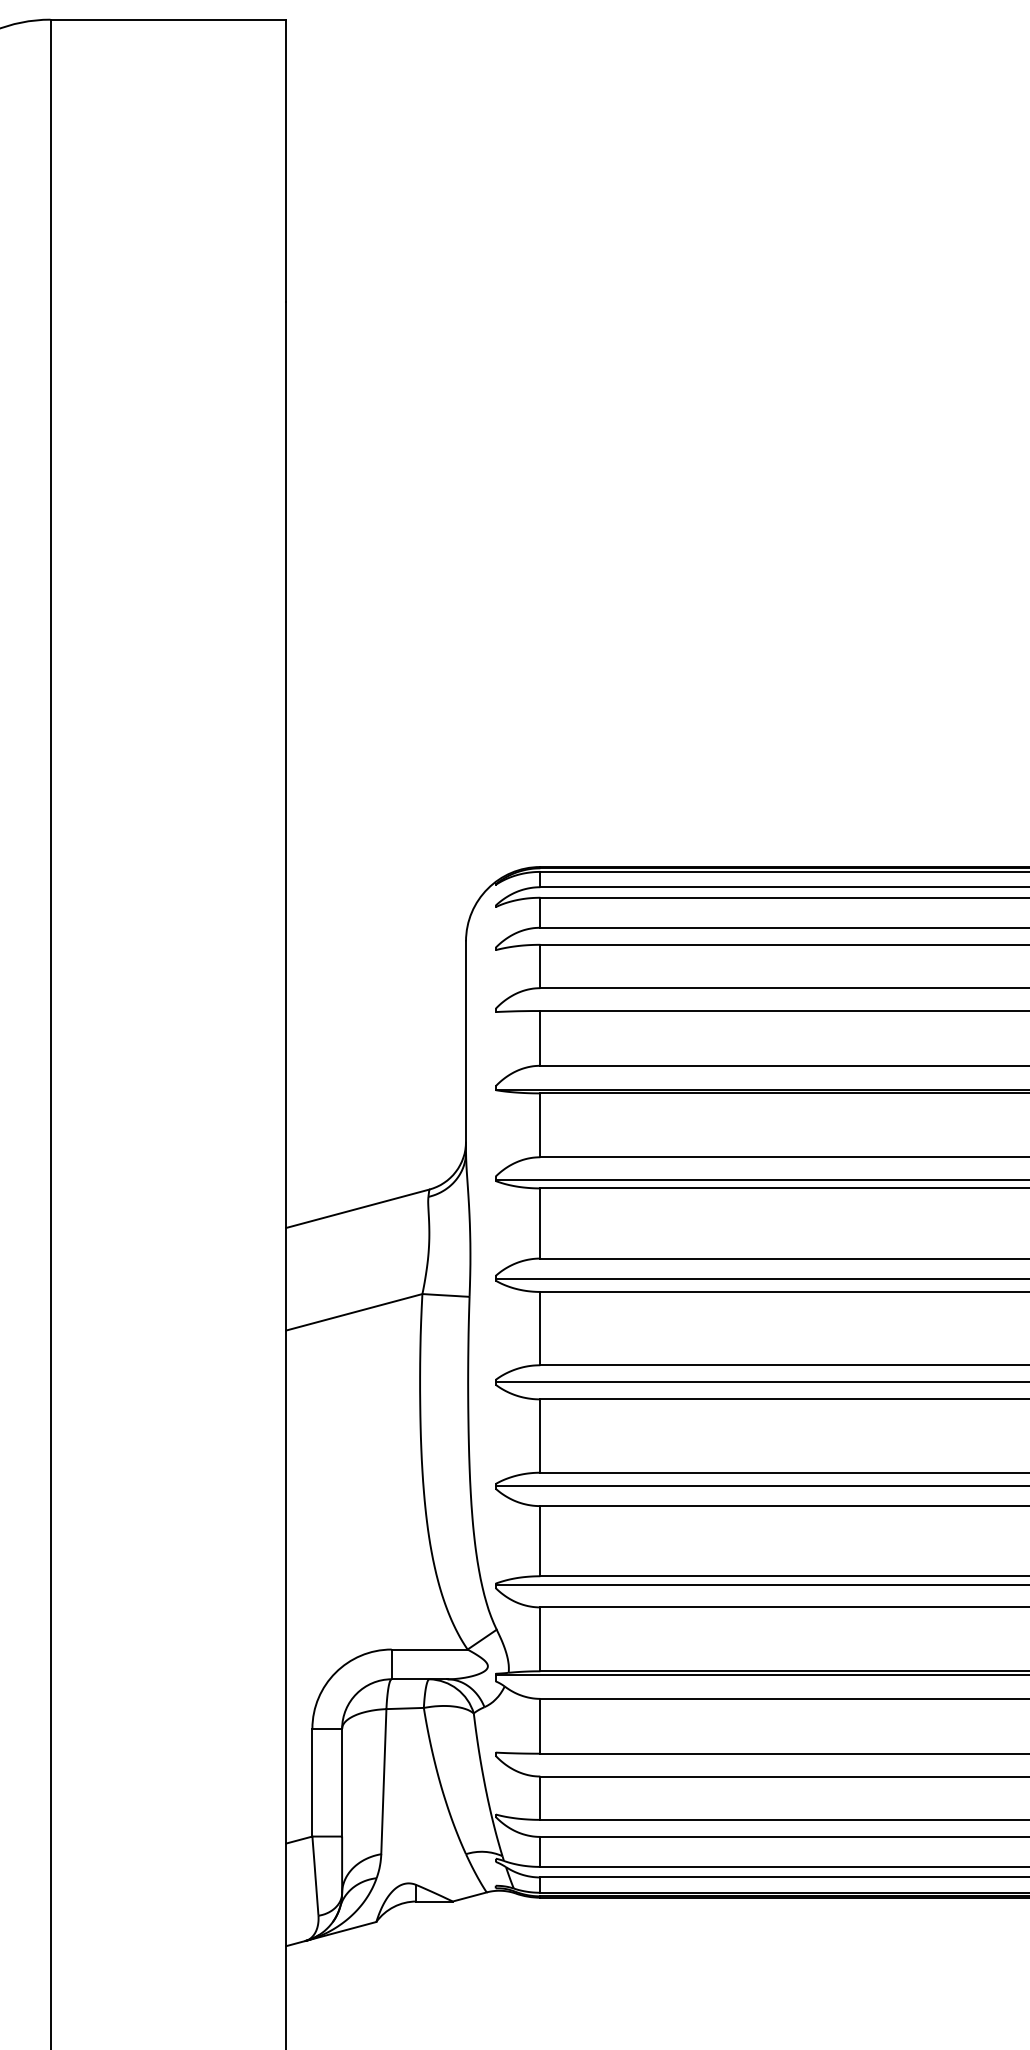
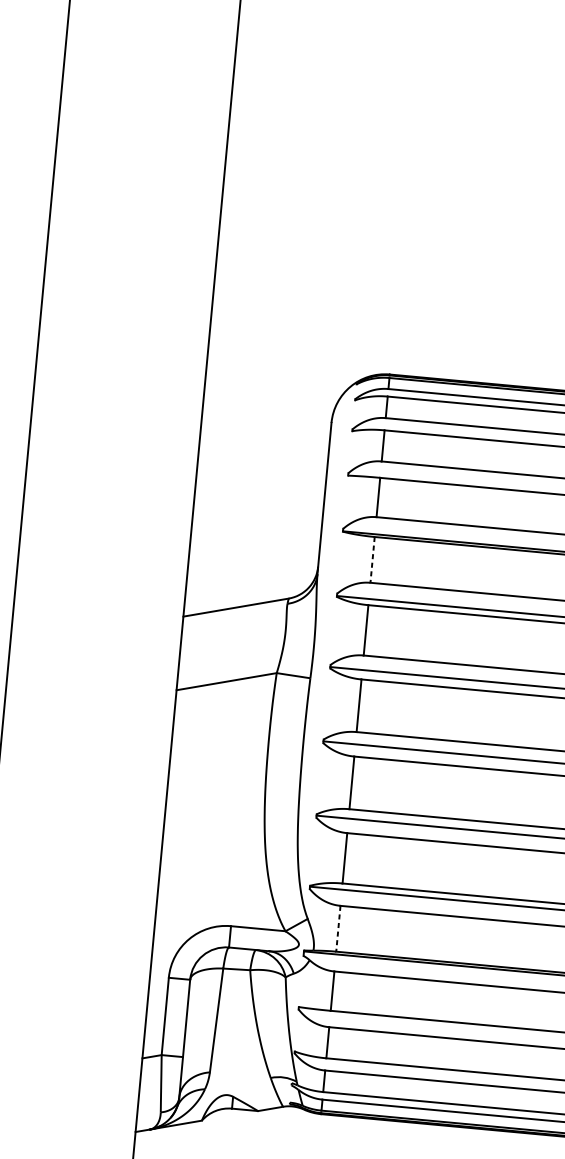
line: (540, 1125) -> (372, 560), solid -> dashed
line: (540, 1639) -> (338, 928), solid -> dashed

